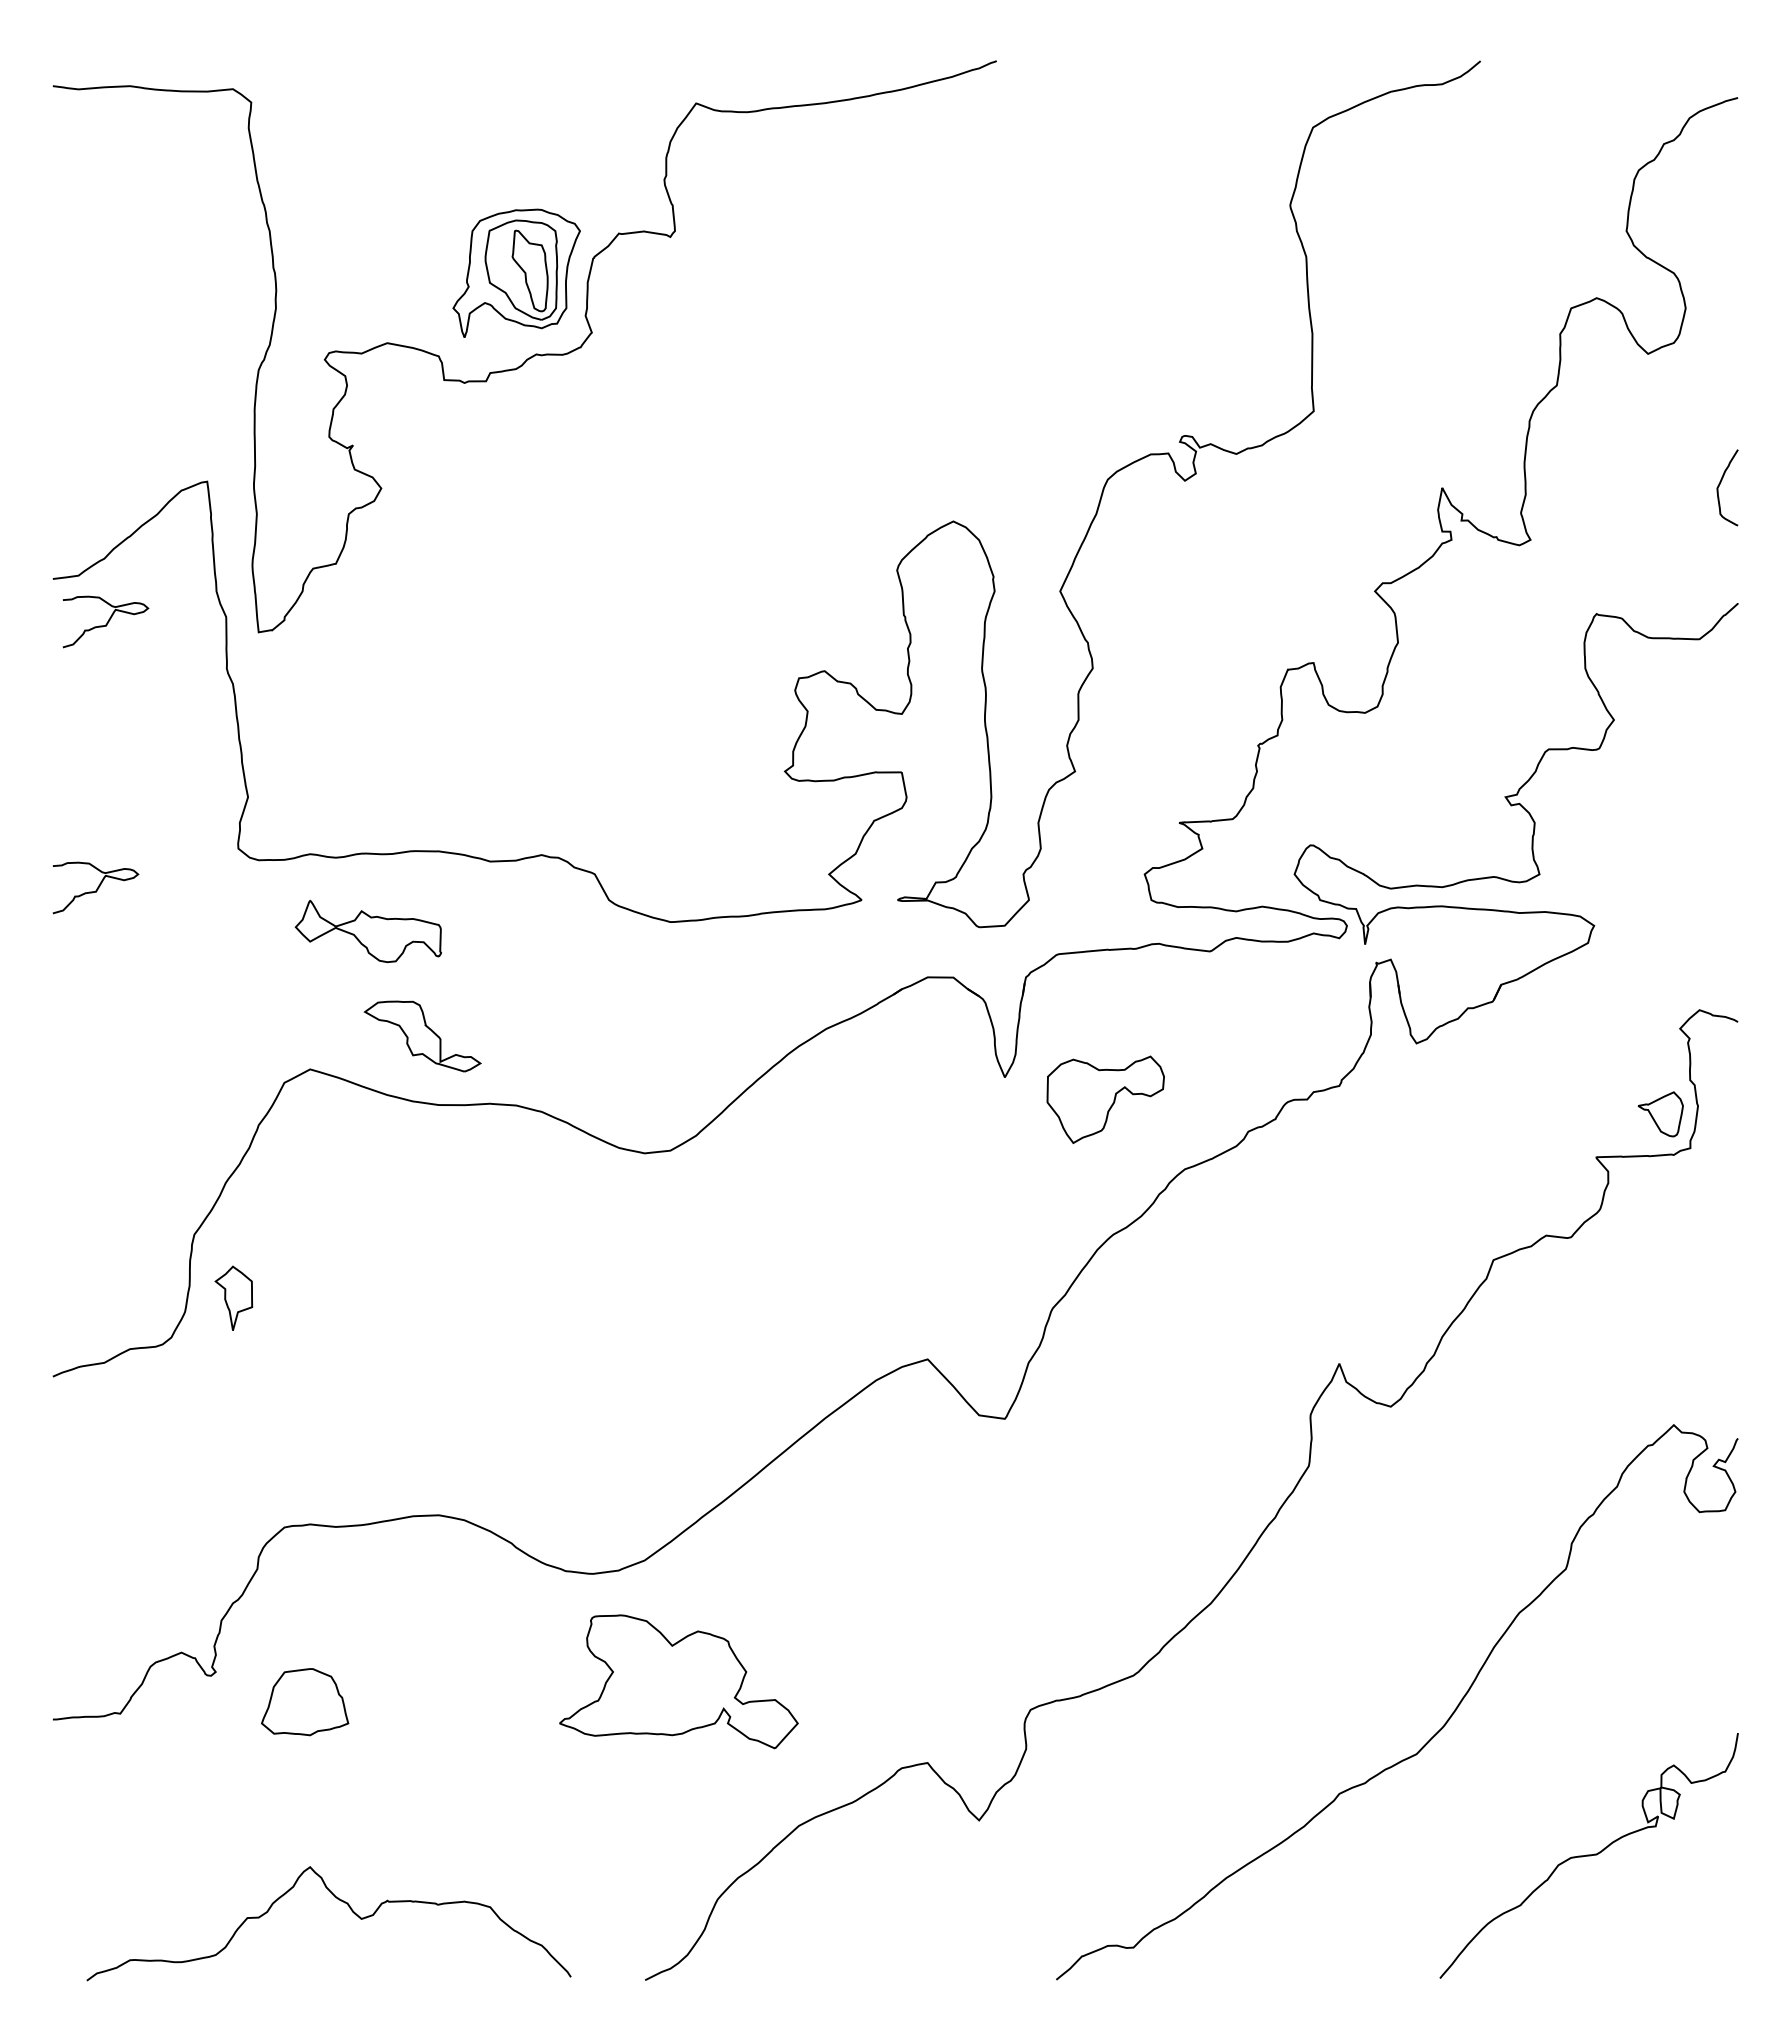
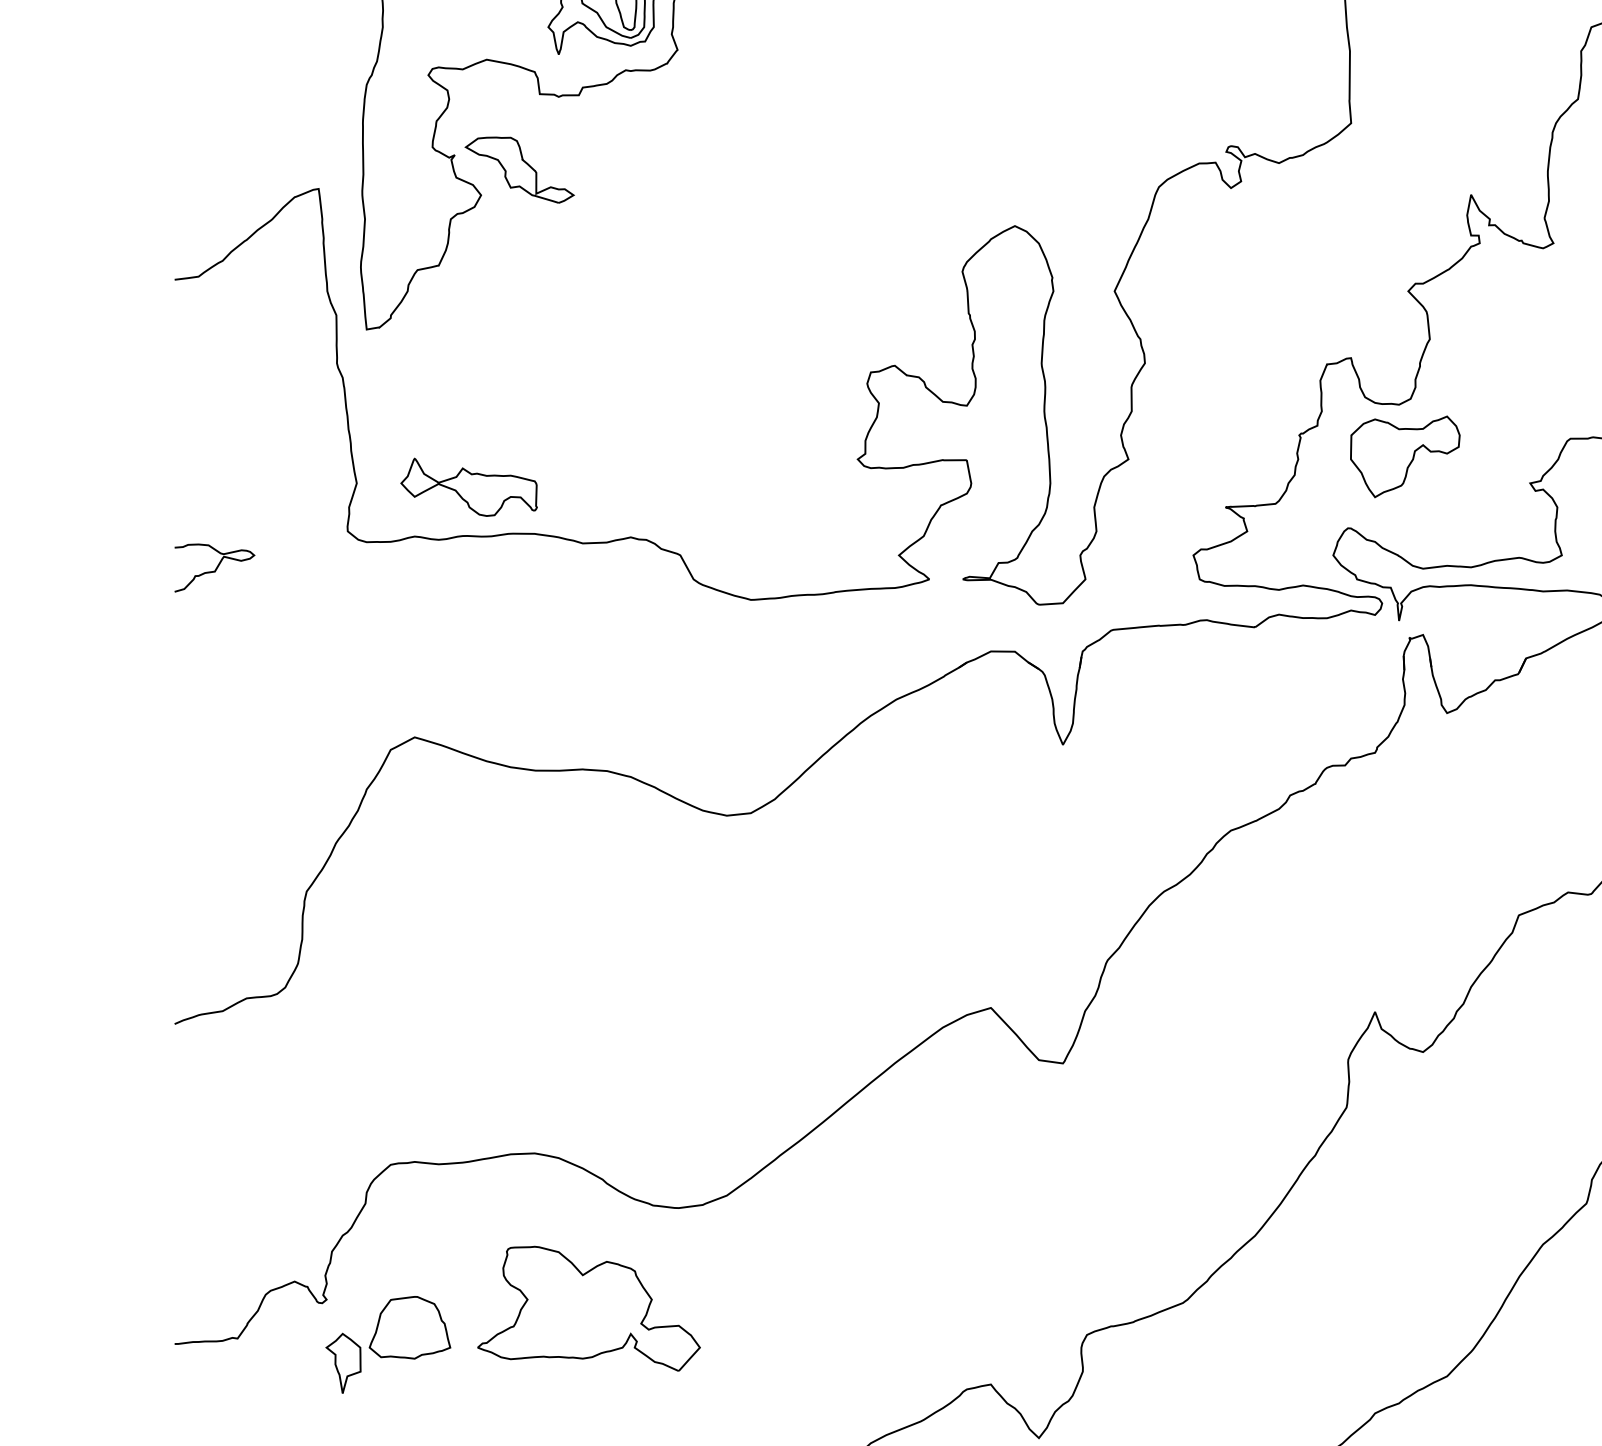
curve: (106, 622) -> (224, 320), removed
part: (367, 931) -> (468, 487), moved
part: (422, 1036) -> (519, 170), moved
part: (1105, 1099) -> (1405, 456), moved
part: (233, 1297) -> (343, 1362), moved
part: (678, 1681) -> (588, 1308), moved

